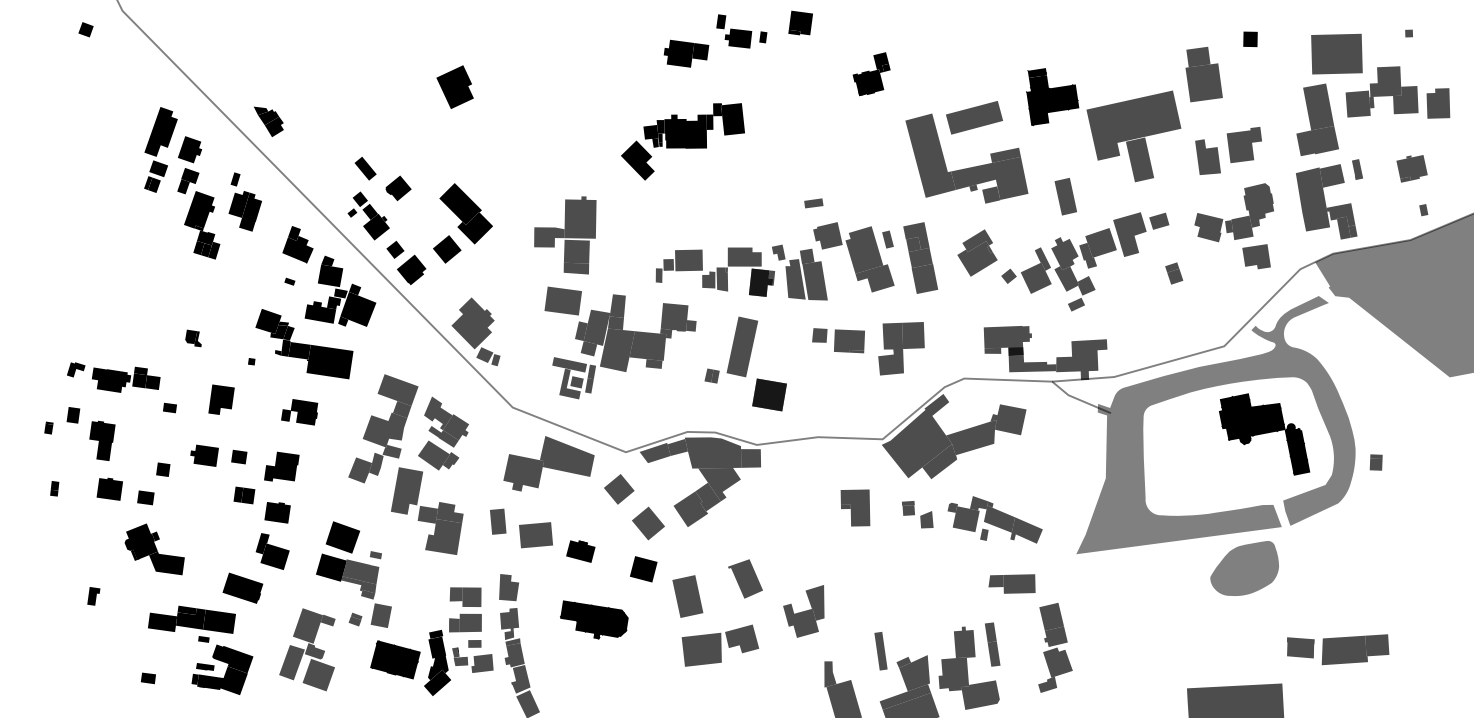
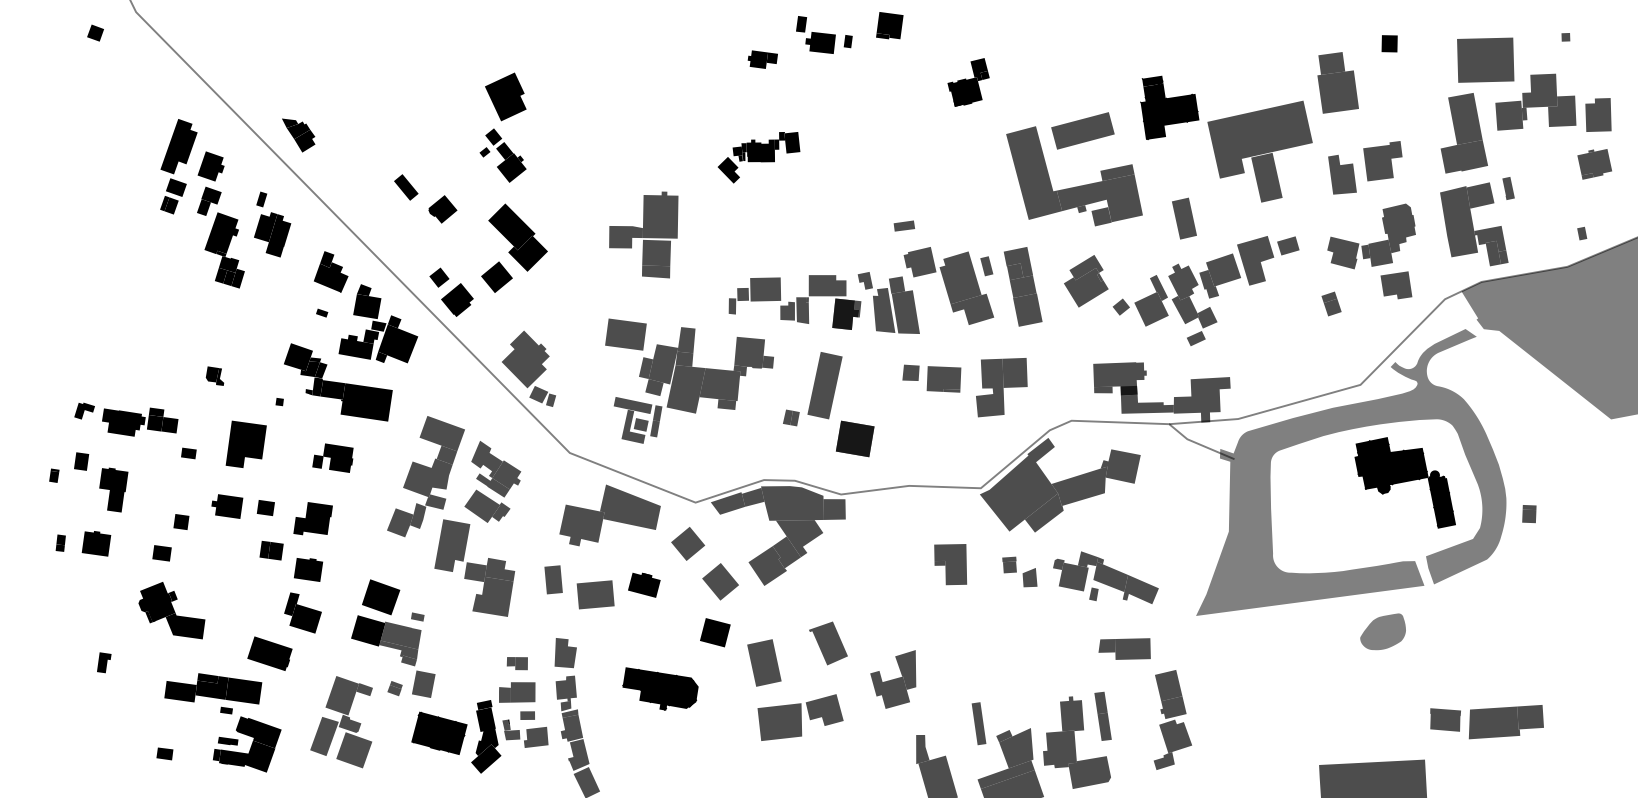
part: (686, 53) -> (762, 59), size x0.6
part: (682, 141) -> (758, 157), size x0.6
part: (1411, 168) -> (1594, 163), moved
part: (368, 215) -> (502, 155), moved
part: (565, 235) -> (643, 235), moved
part: (1174, 273) -> (1331, 303), moved
part: (221, 399) -> (246, 444), size x1.4
part: (109, 488) -> (96, 542), moved
part: (580, 551) -> (643, 585), moved
part: (1244, 568) -> (1382, 631), size x0.6
part: (465, 596) -> (517, 662), size x0.6

